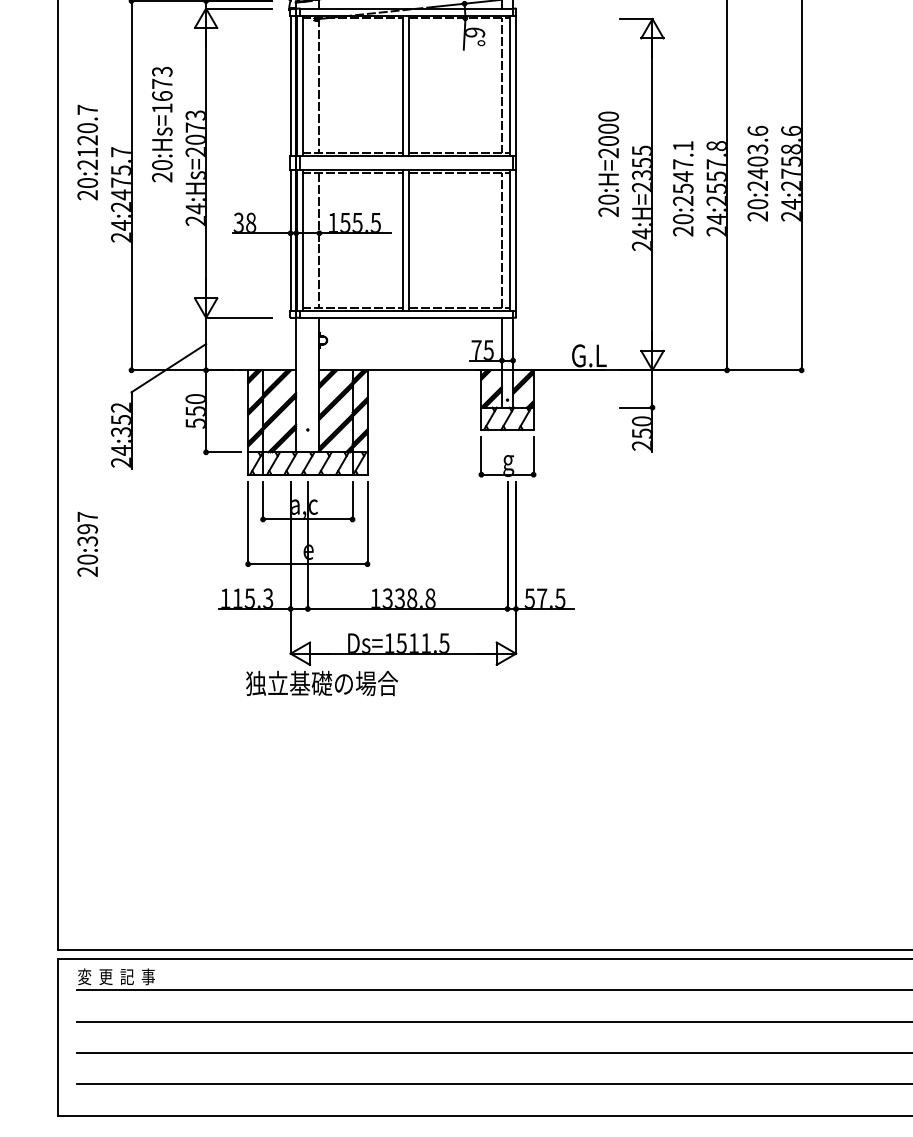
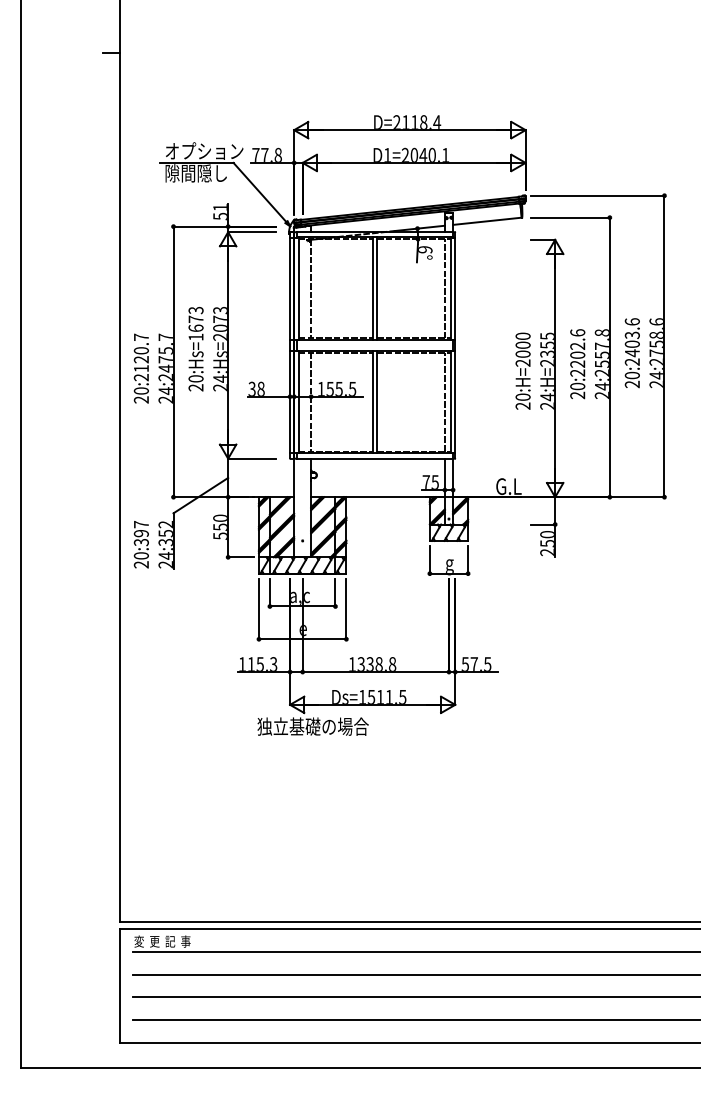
text: (161, 125) -> (195, 349), moved
text: (86, 152) -> (140, 368), moved
text: (607, 163) -> (522, 370), moved
text: (682, 167) -> (577, 348), 20:2547.1 -> 20:2202.6
text: (86, 544) -> (140, 544), moved

